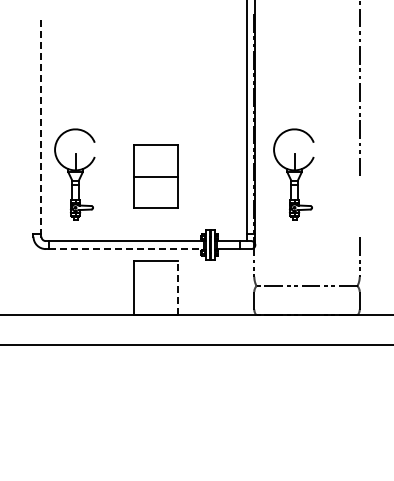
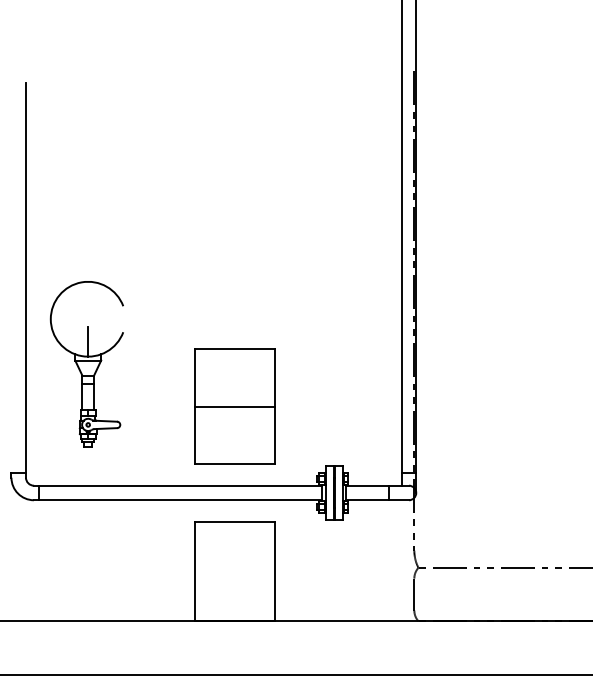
line: (41, 127) -> (26, 278), dashed -> solid
part: (293, 174) -> (485, 364), removed
part: (155, 176) -> (234, 406), moved
line: (126, 249) -> (181, 501), dashed -> solid
line: (178, 287) -> (276, 570), dashed -> solid

